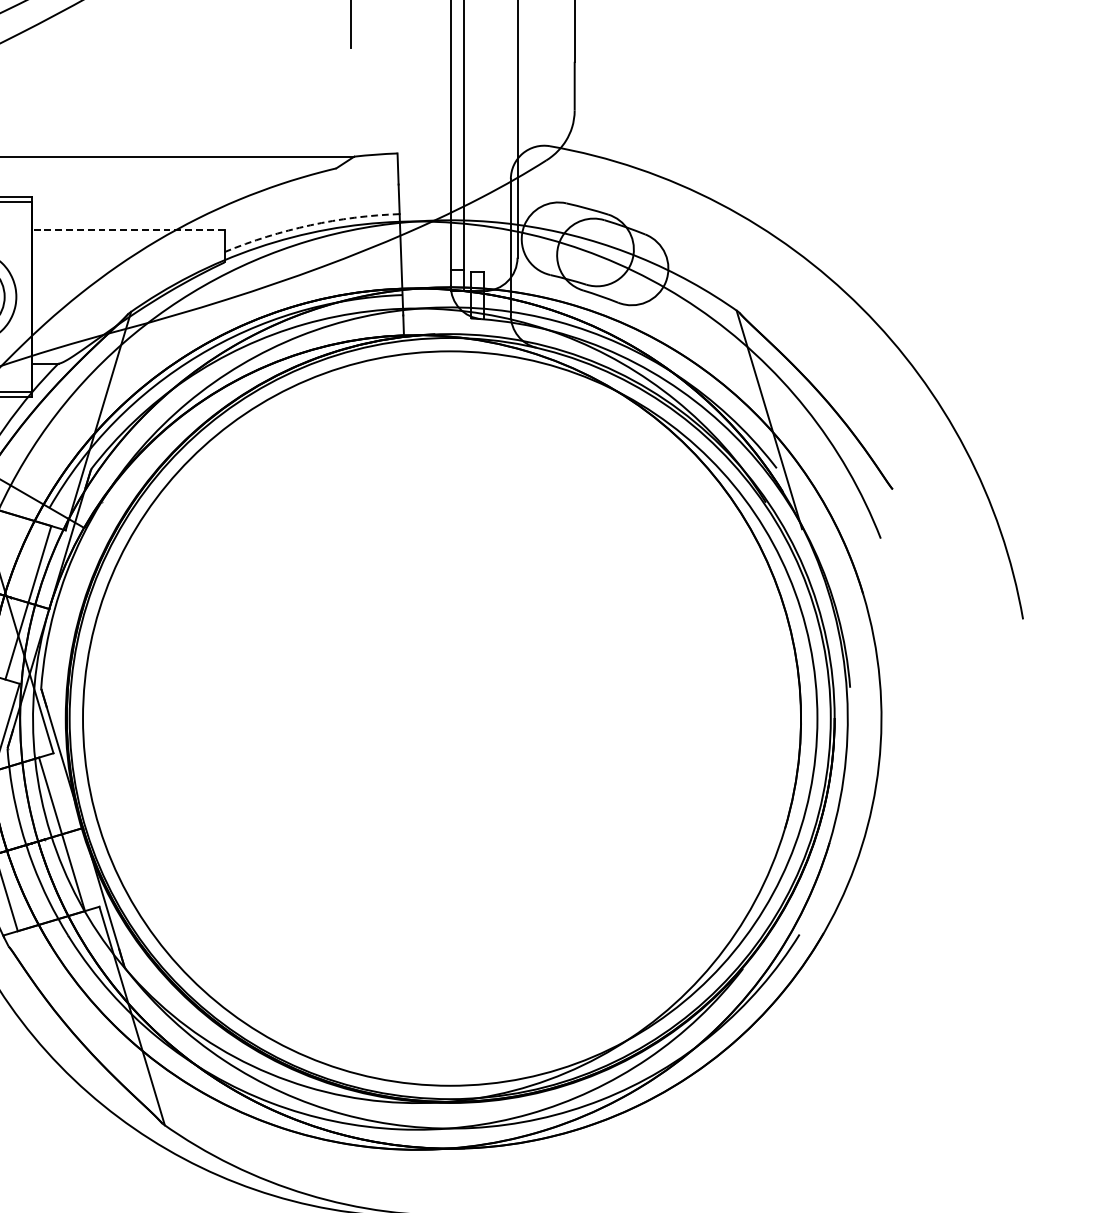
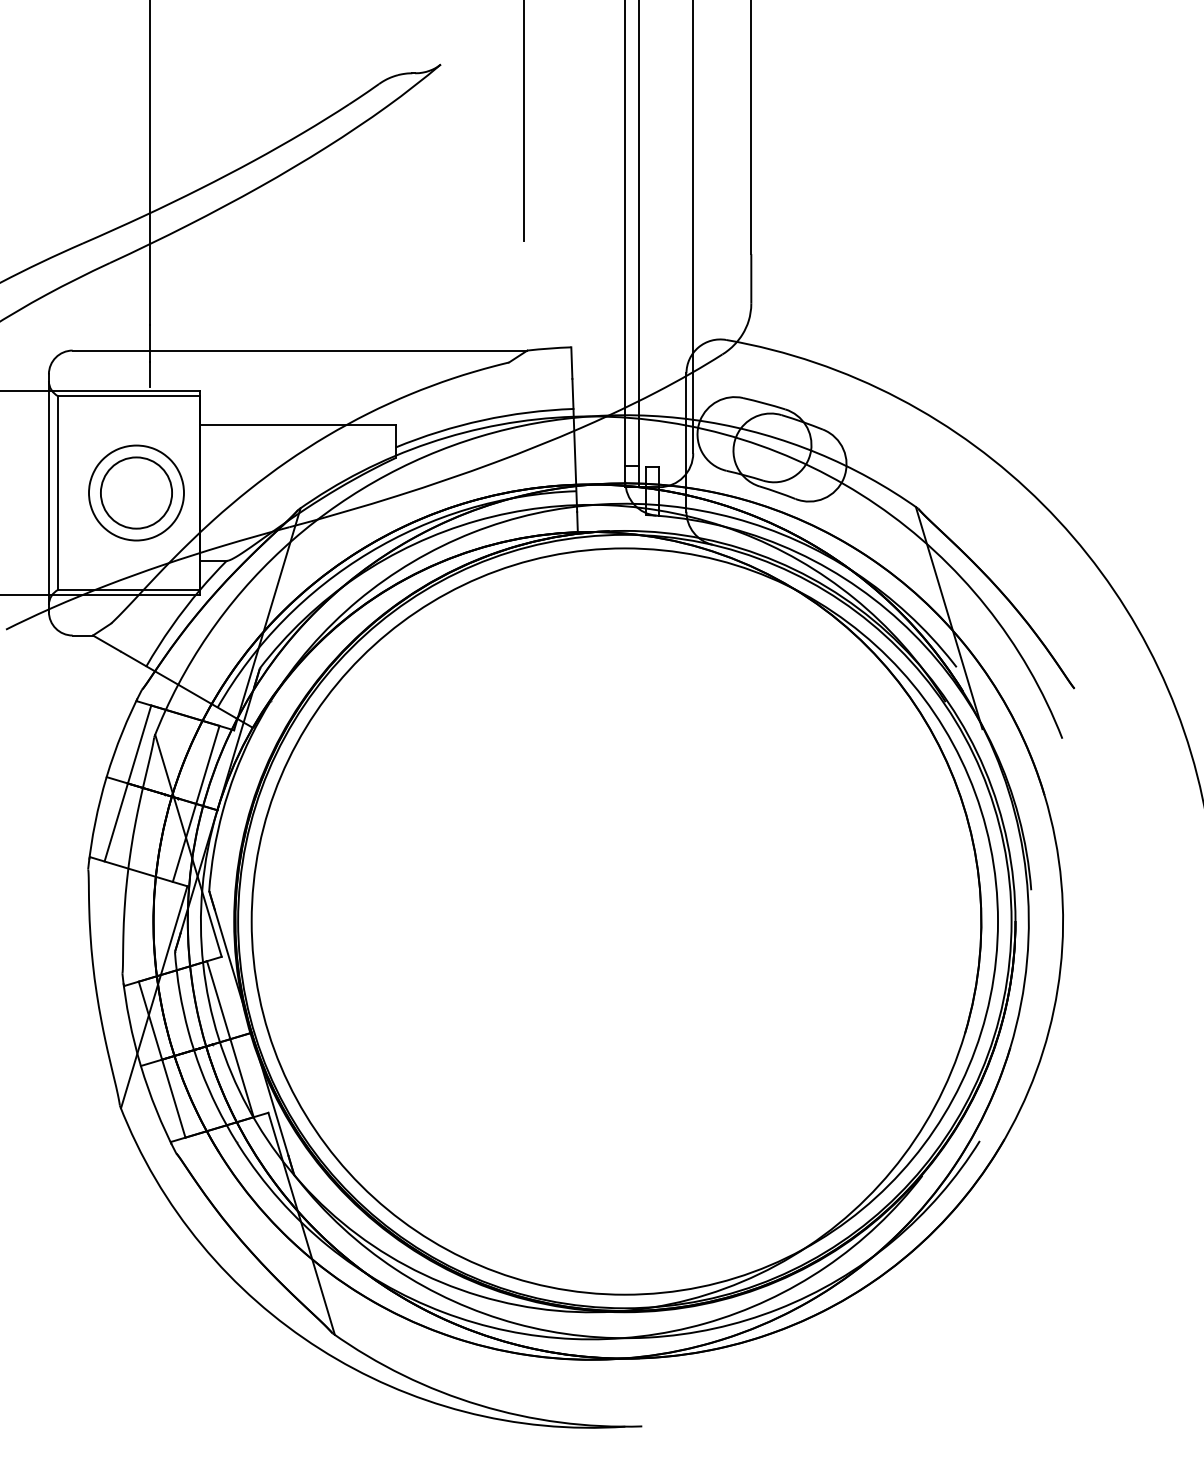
arc: (310, 225) -> (482, 420), dashed -> solid
line: (128, 230) -> (297, 425), dashed -> solid

